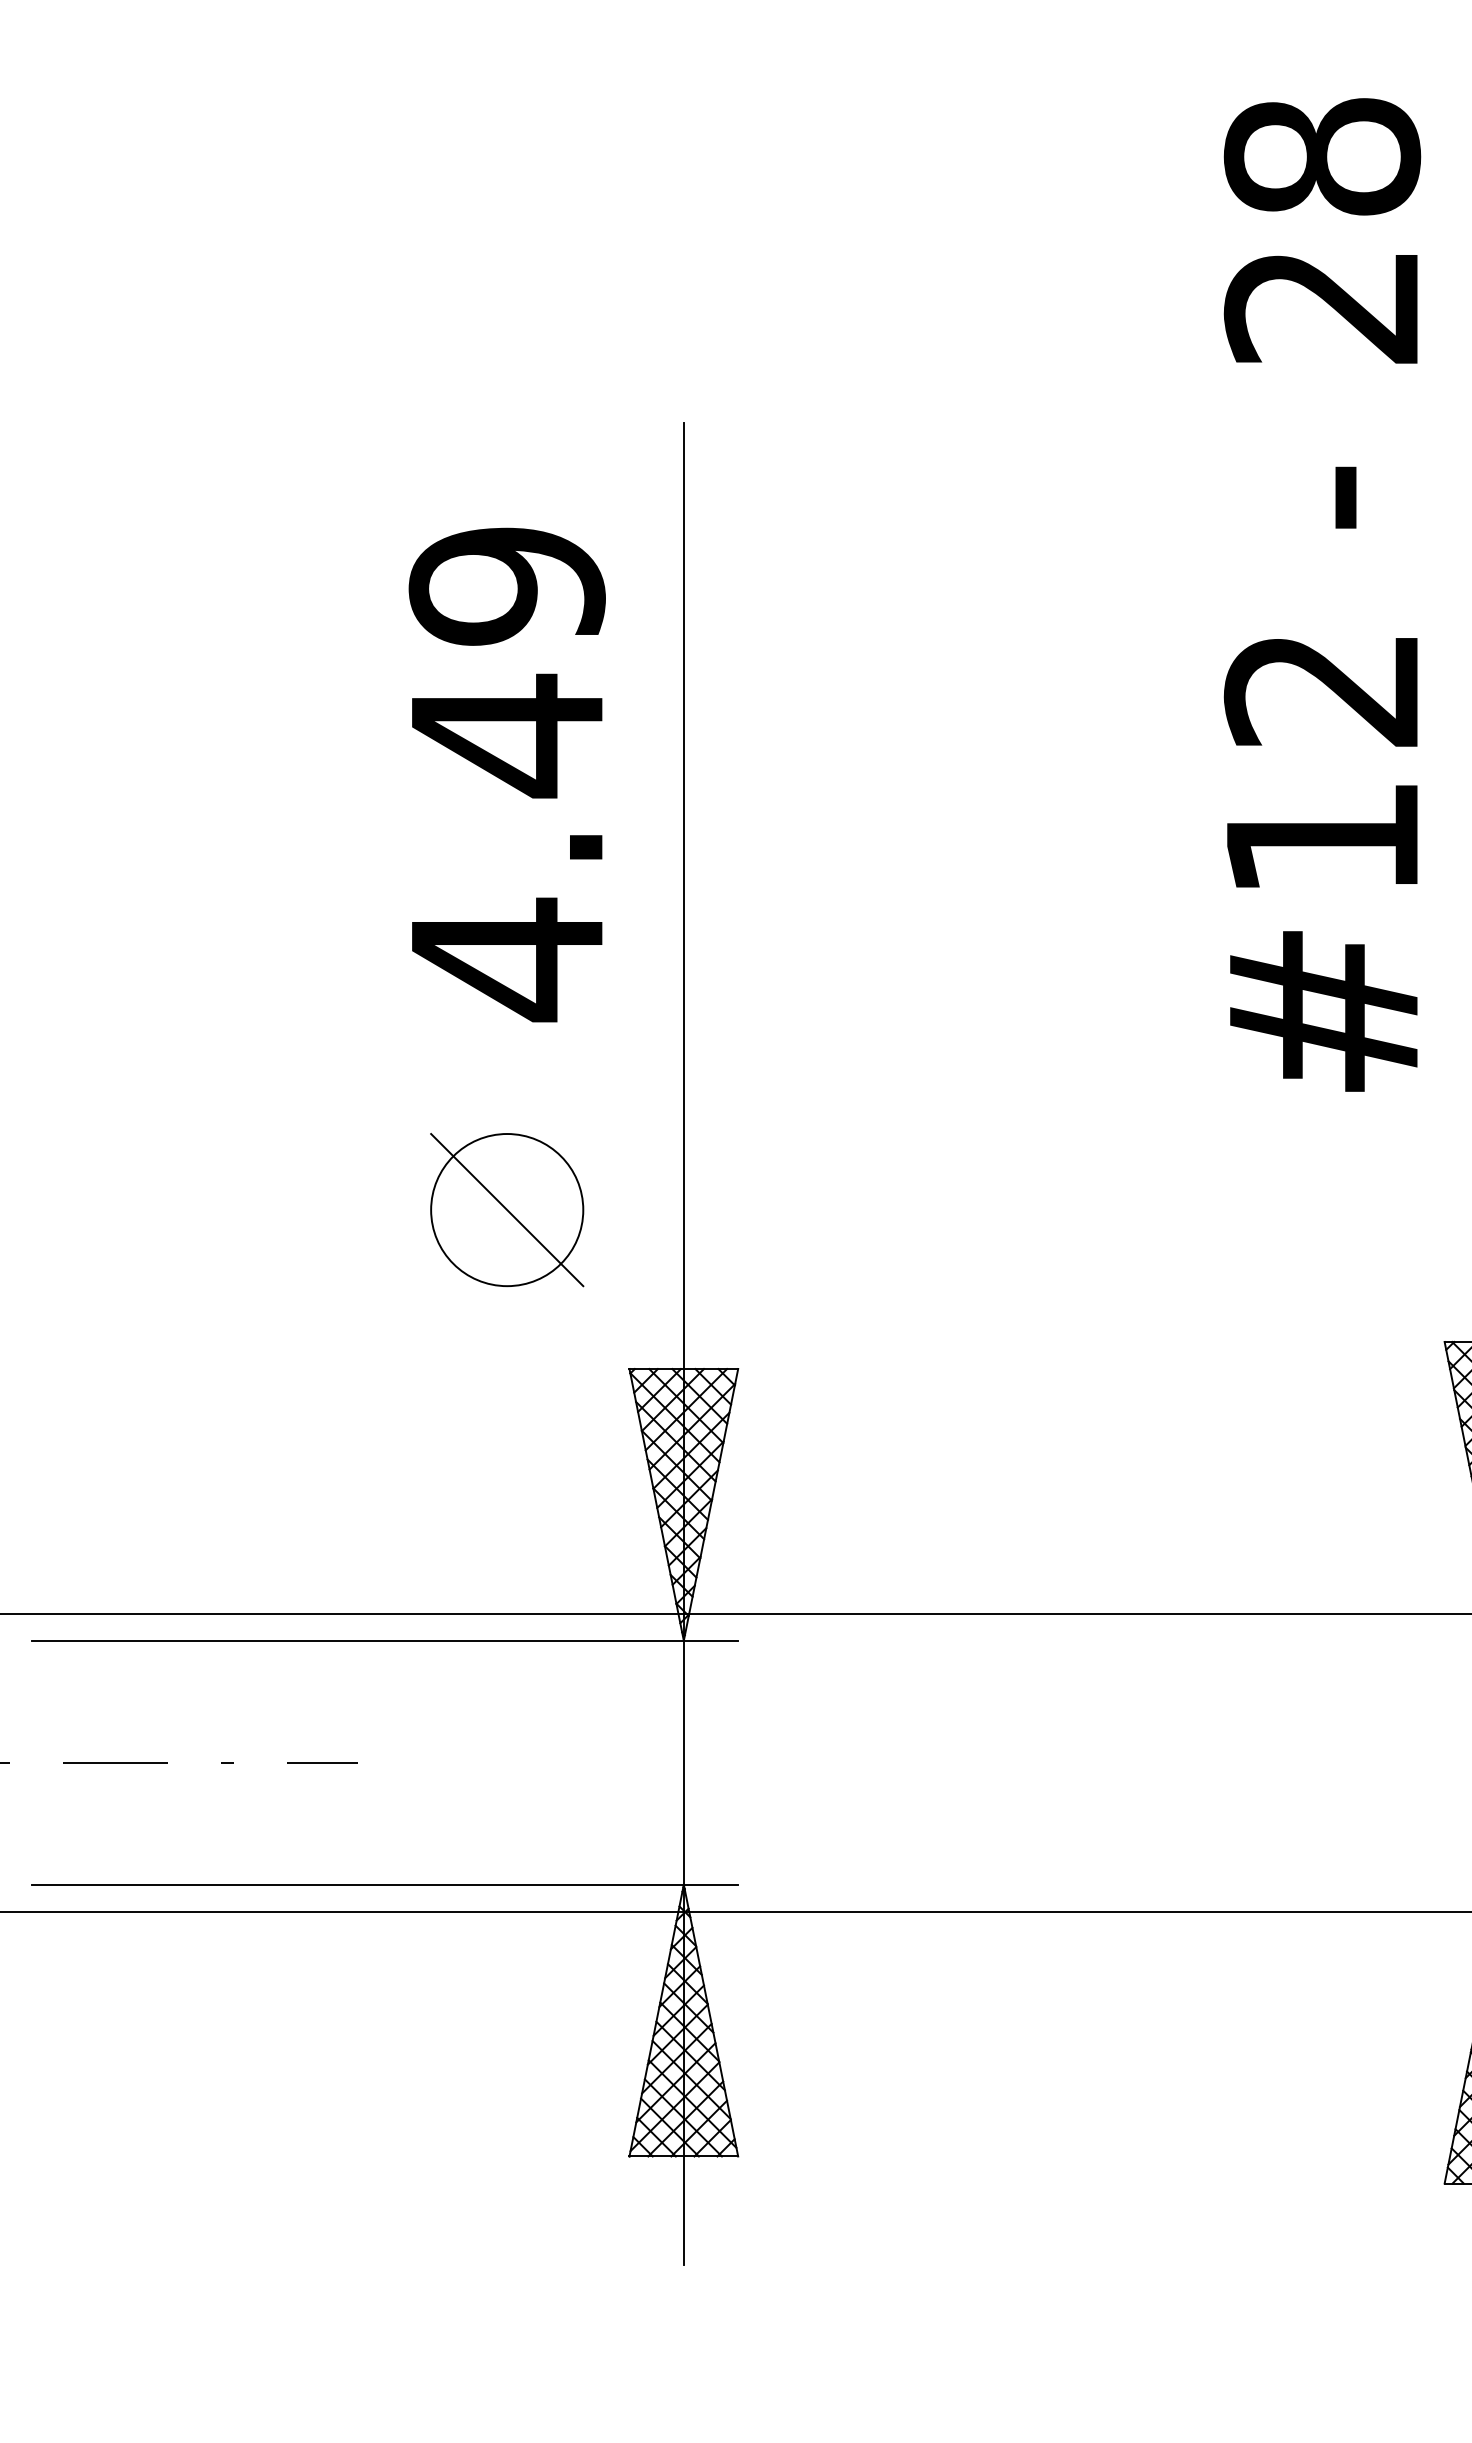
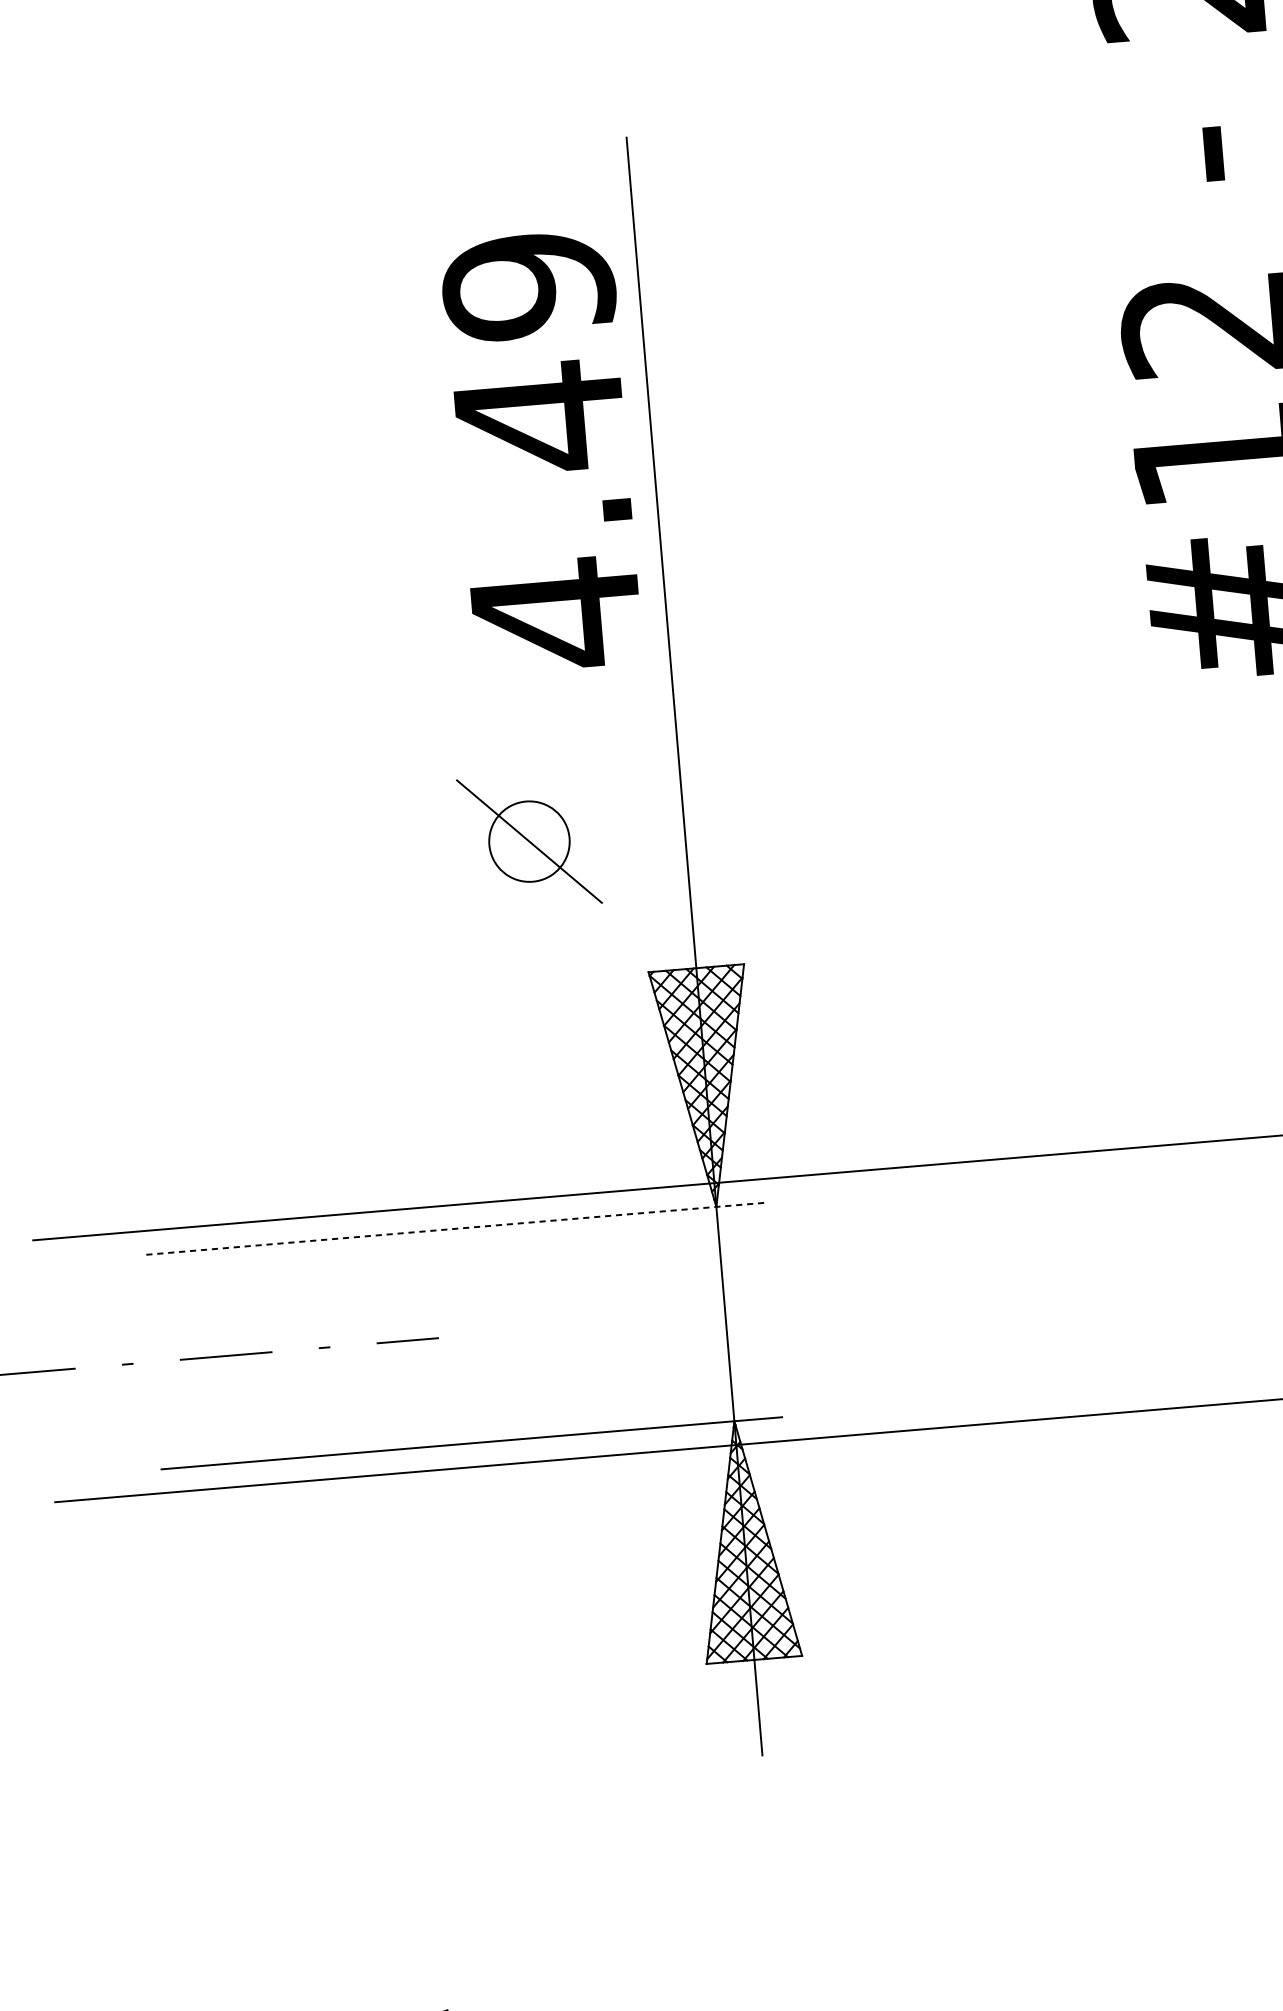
text: (506, 774) -> (542, 451), moved
circle: (507, 1210) -> (529, 841), size x0.6
line: (384, 1640) -> (453, 1228), solid -> dashed

